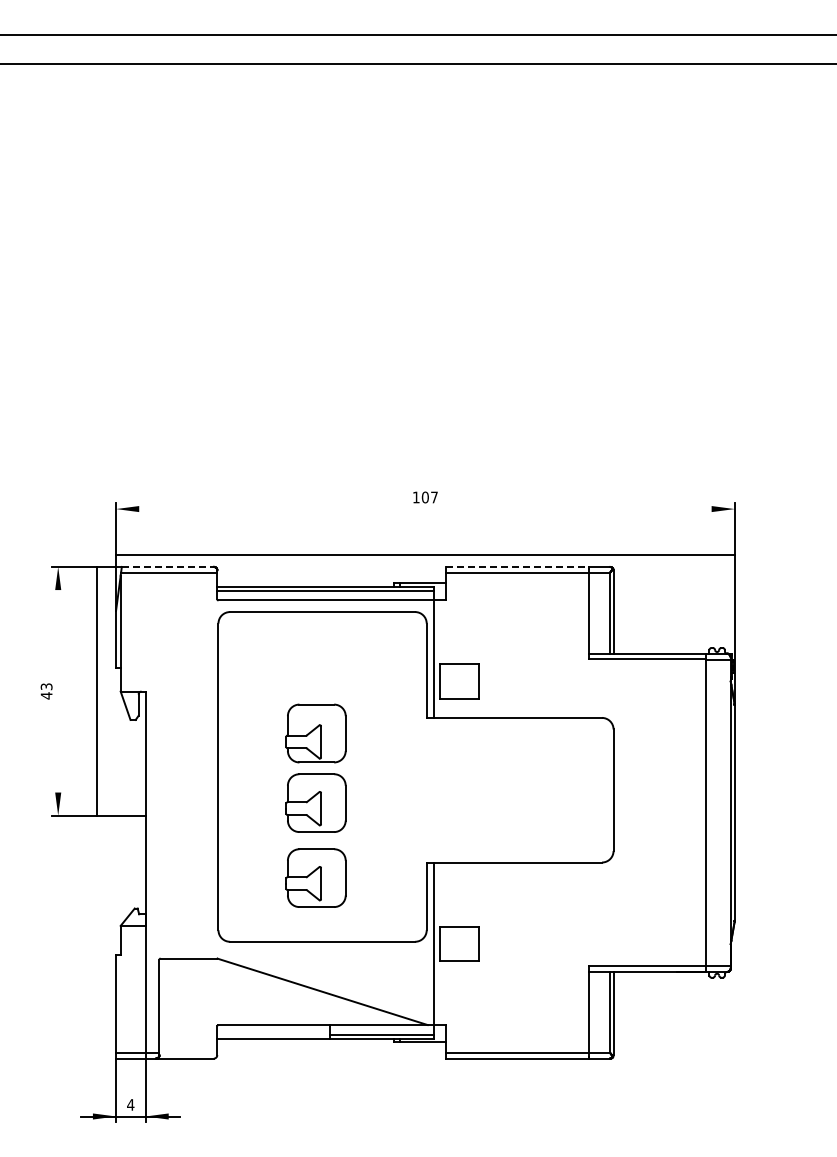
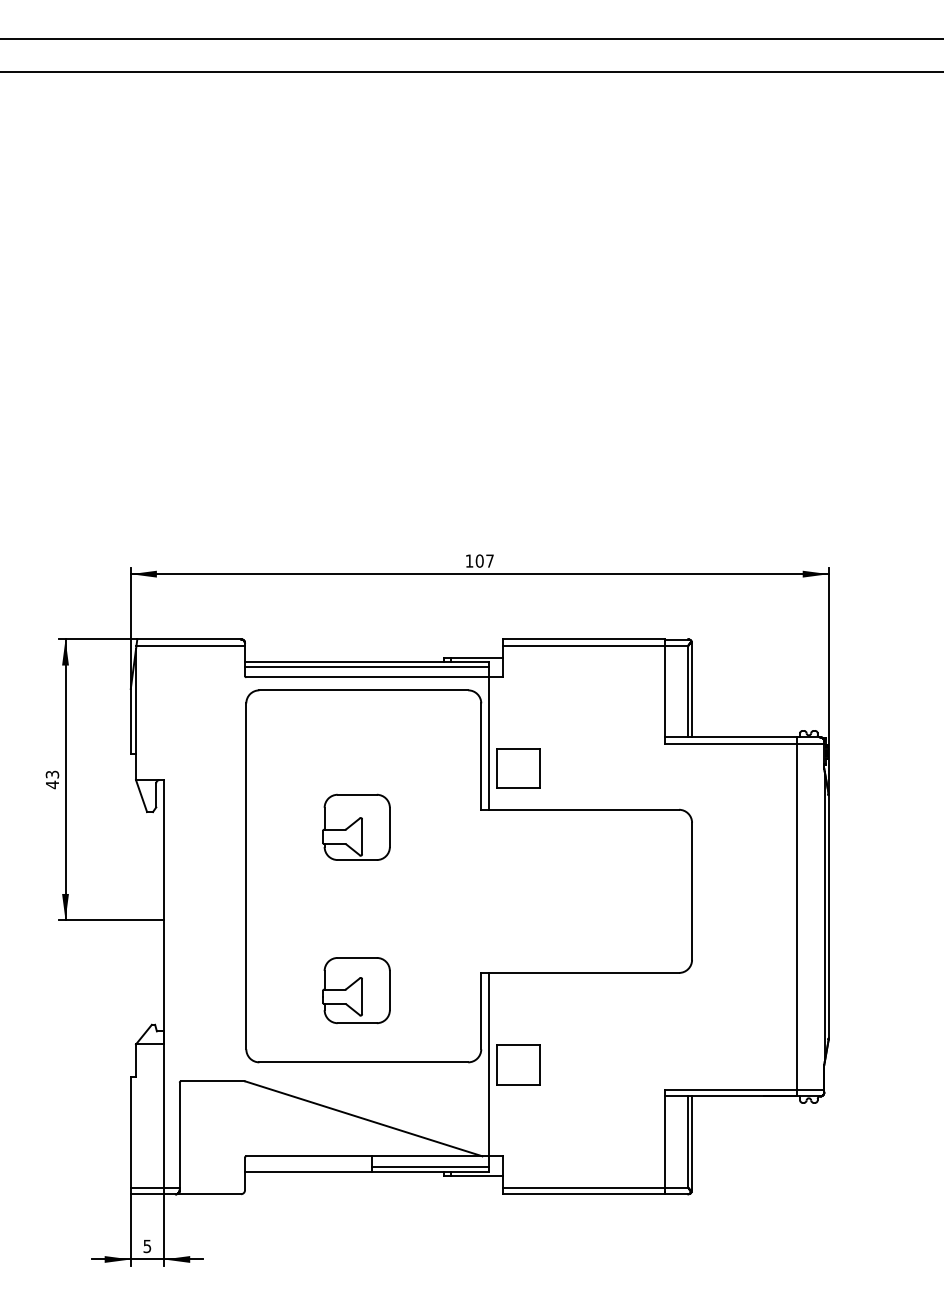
line: (425, 555) -> (479, 574), moved
line: (167, 566) -> (188, 638), dashed -> solid
line: (517, 566) -> (583, 638), dashed -> solid
line: (97, 690) -> (65, 778), moved
part: (315, 802) -> (355, 905), removed
text: (130, 1104) -> (147, 1245), 4 -> 5

